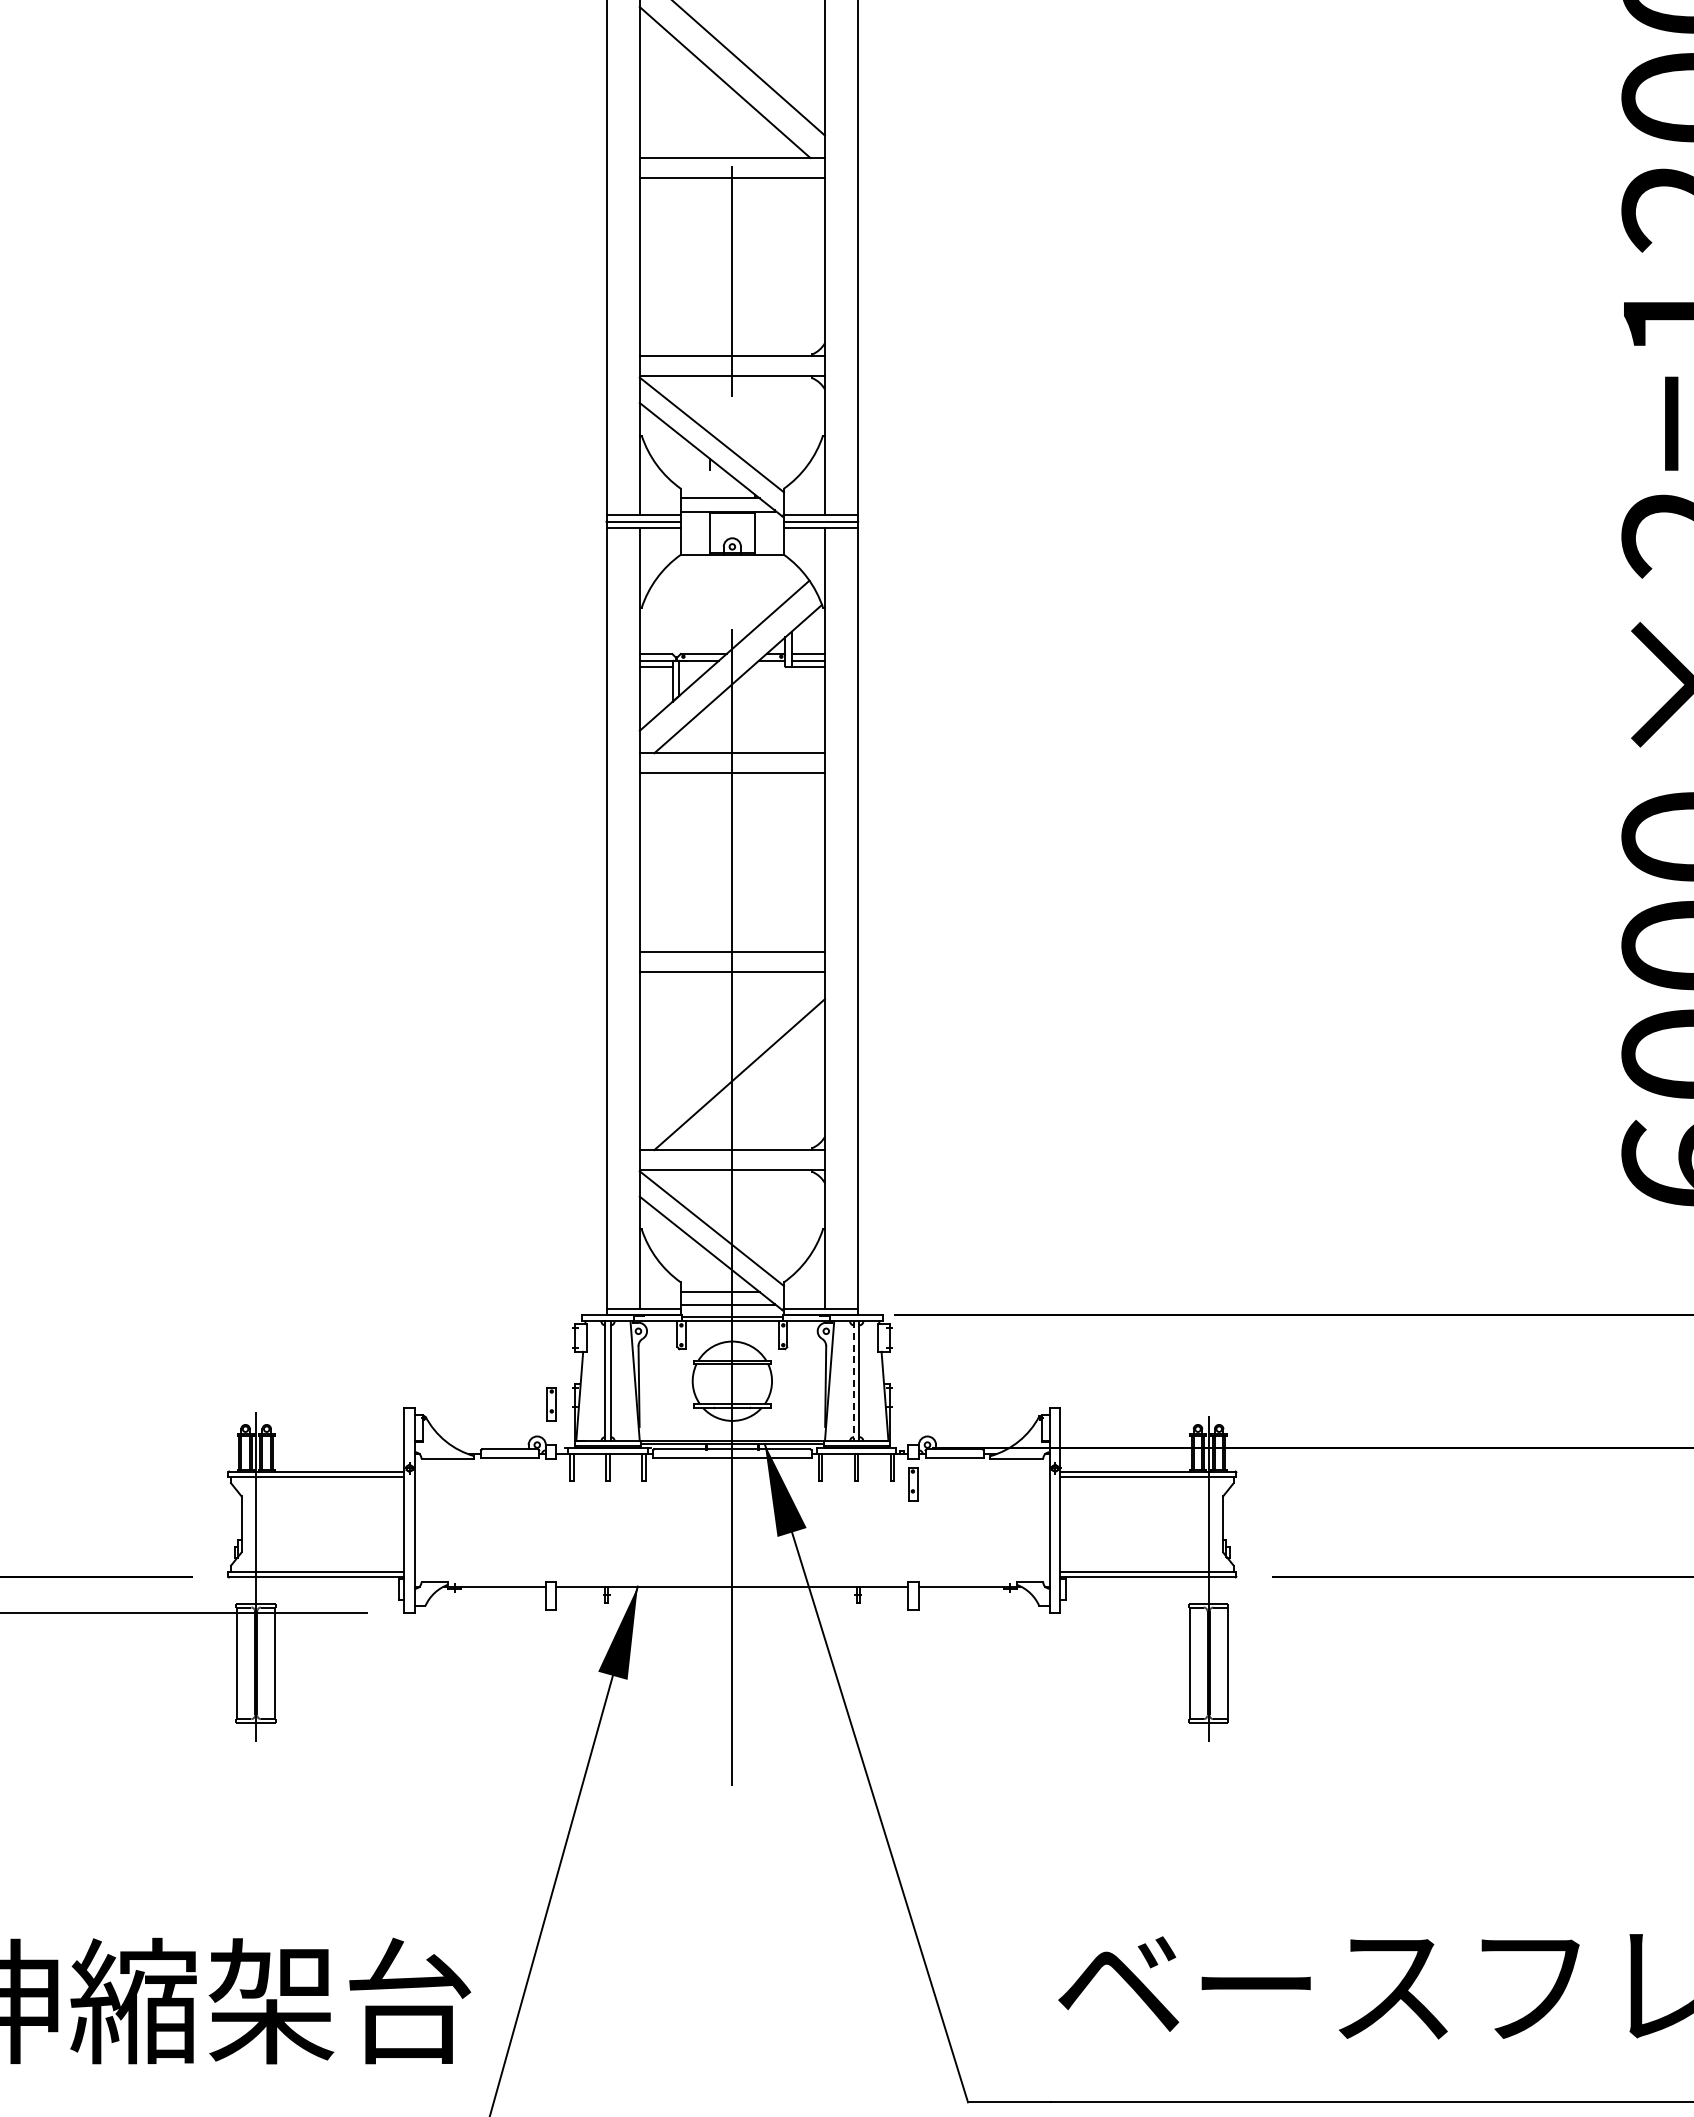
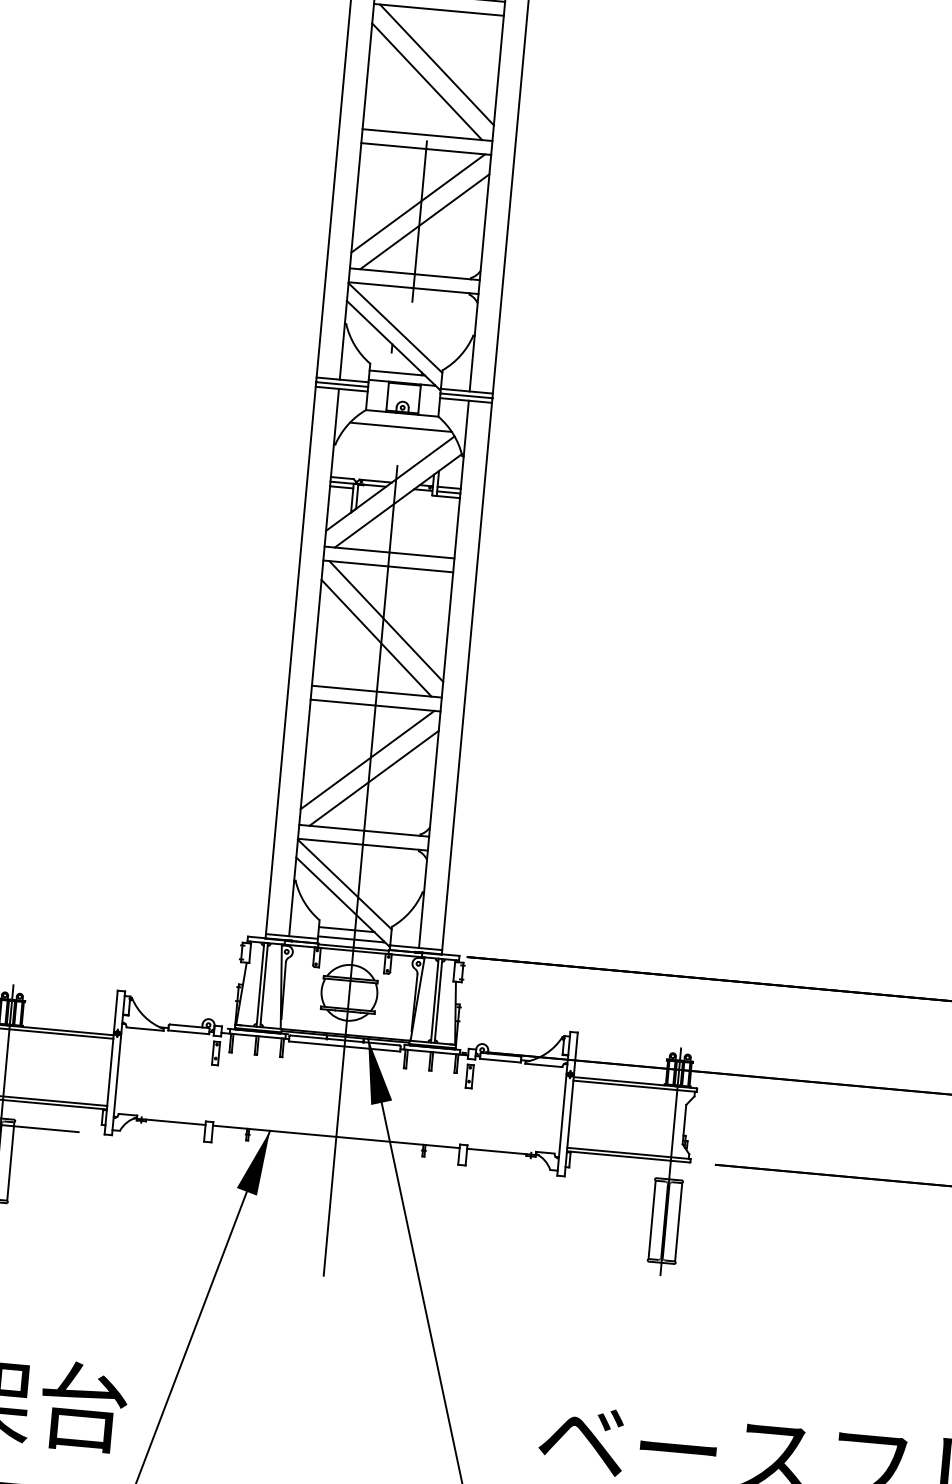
line: (727, 255) -> (417, 203), added
line: (739, 280) -> (424, 221), added
line: (731, 574) -> (400, 427), added
line: (736, 851) -> (386, 621), added
line: (724, 875) -> (376, 637), added
line: (727, 1049) -> (367, 759), added
line: (854, 1381) -> (435, 1000), dashed -> solid
part: (551, 1404) -> (216, 1053), moved

